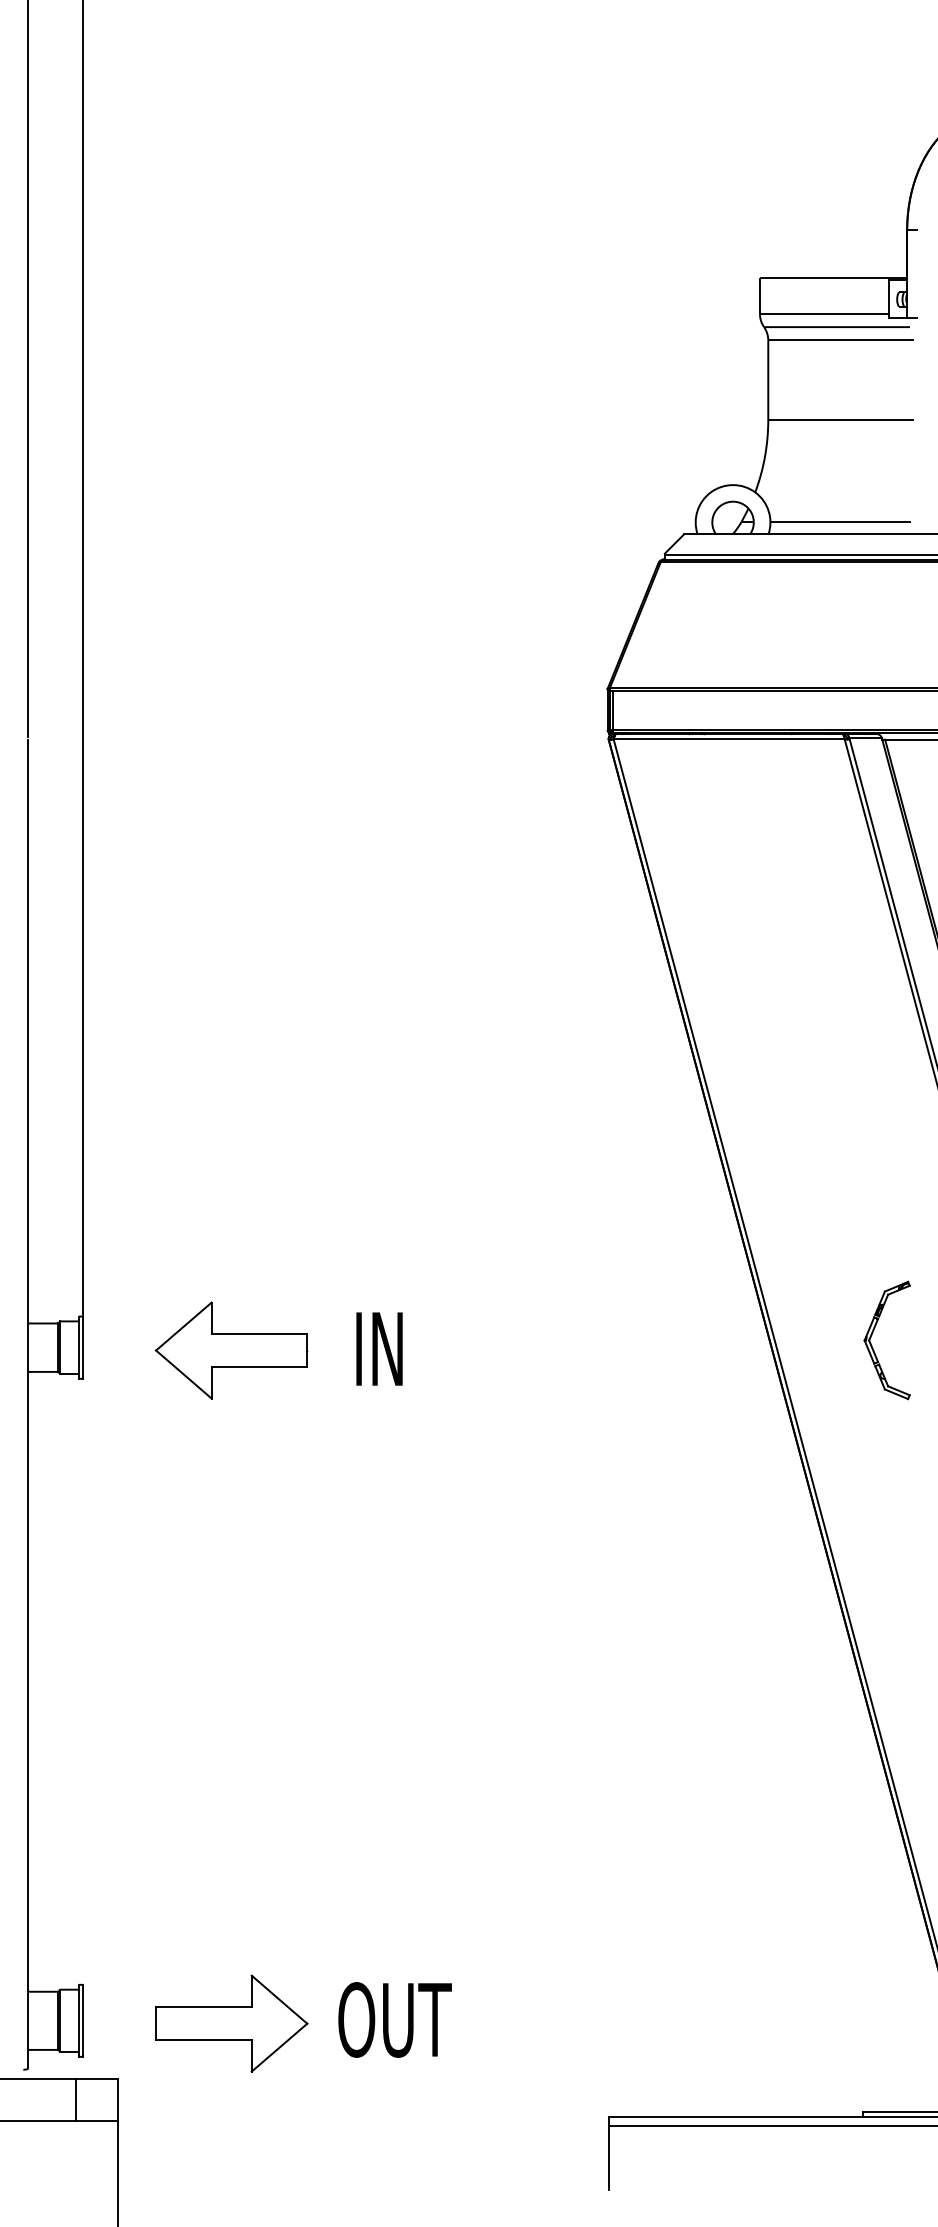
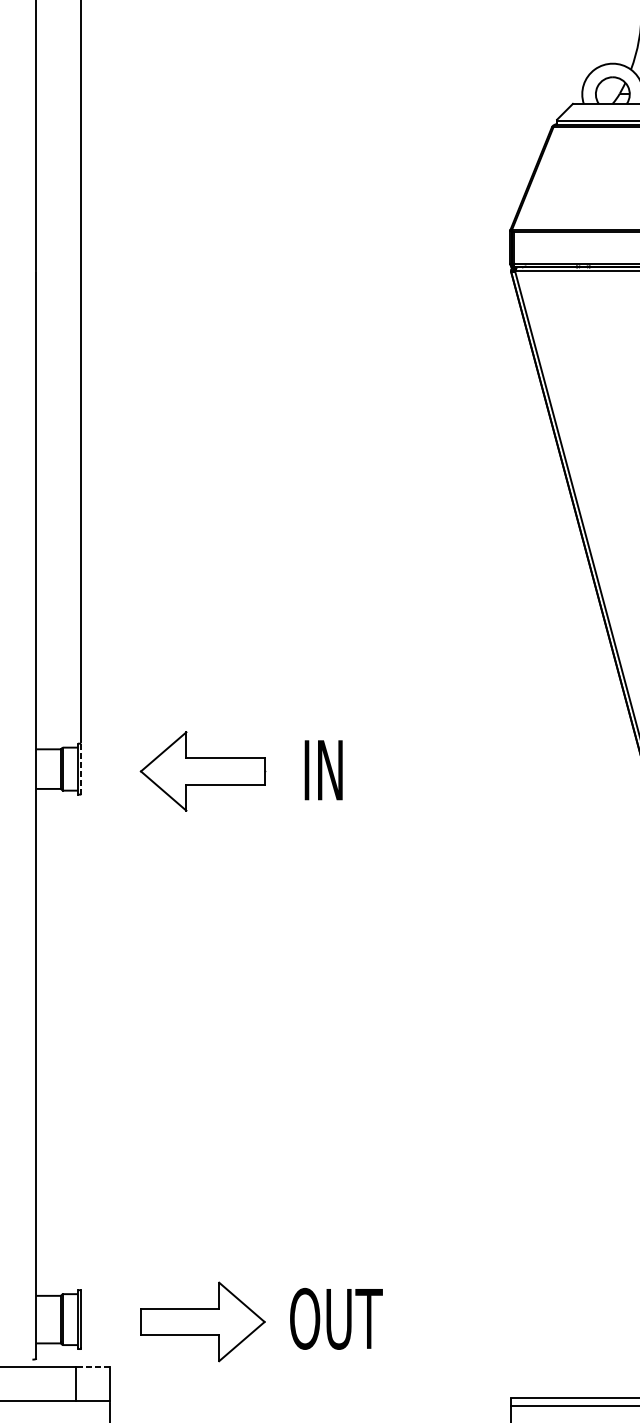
line: (83, 1347) -> (81, 768), solid -> dashed
line: (96, 2079) -> (92, 1367), solid -> dashed

